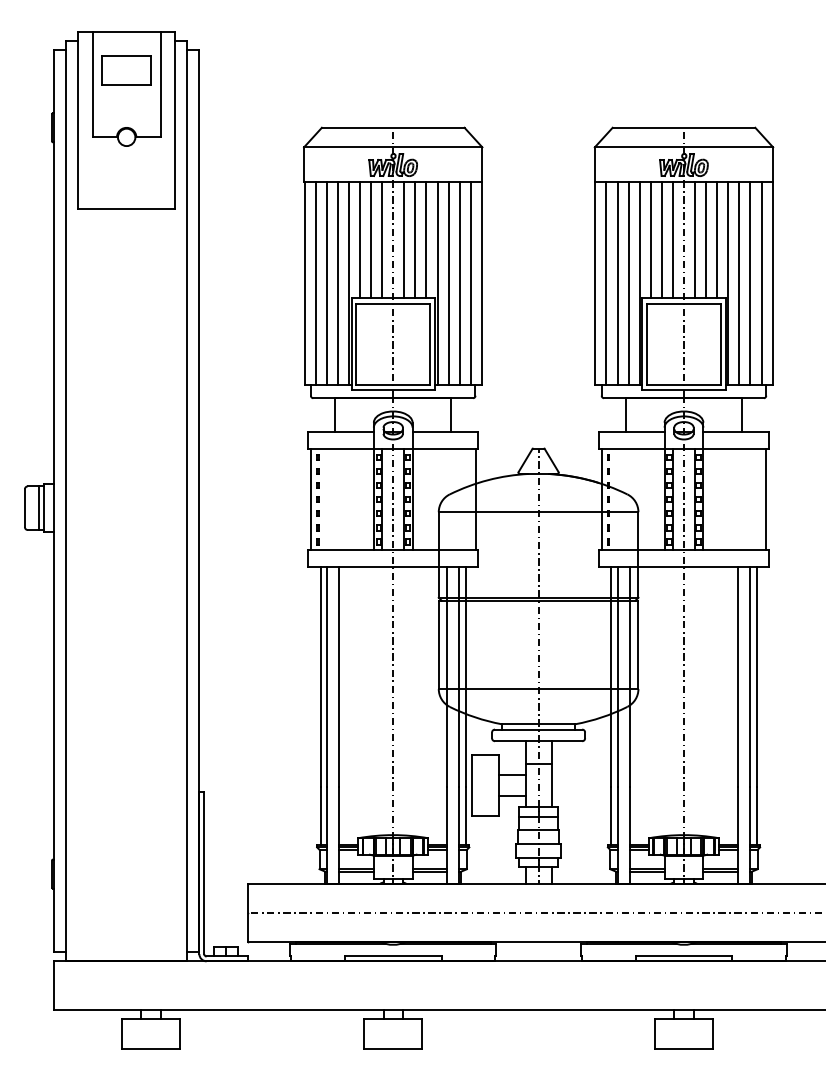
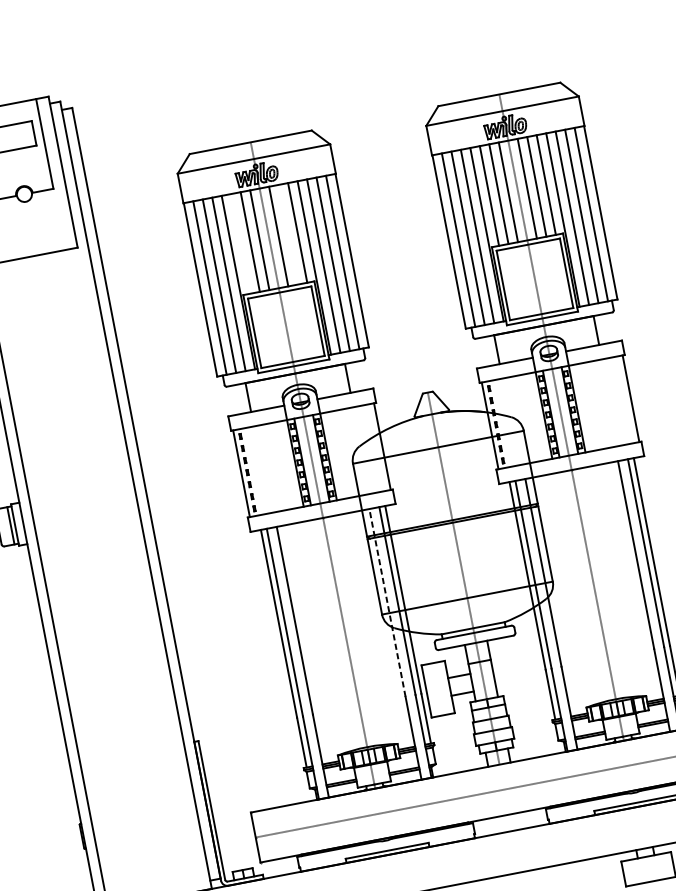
line: (359, 239) -> (240, 243), removed
line: (415, 239) -> (288, 234), removed
line: (447, 676) -> (387, 602), solid -> dashed

